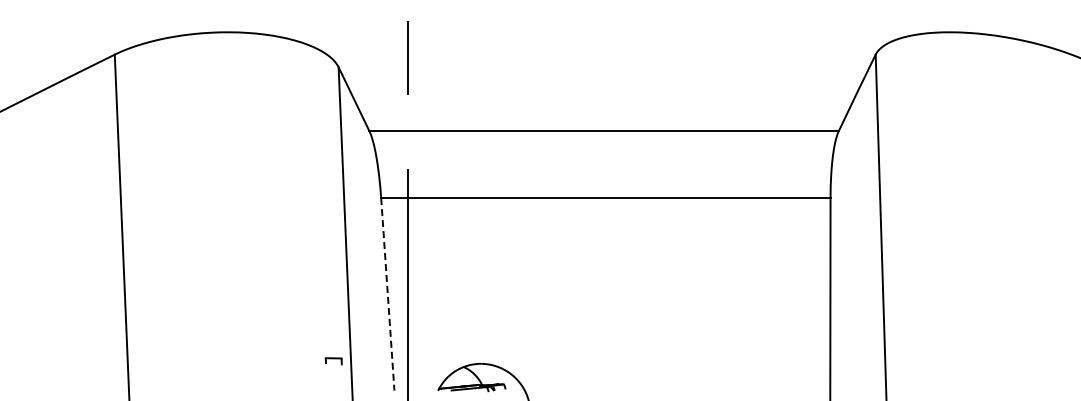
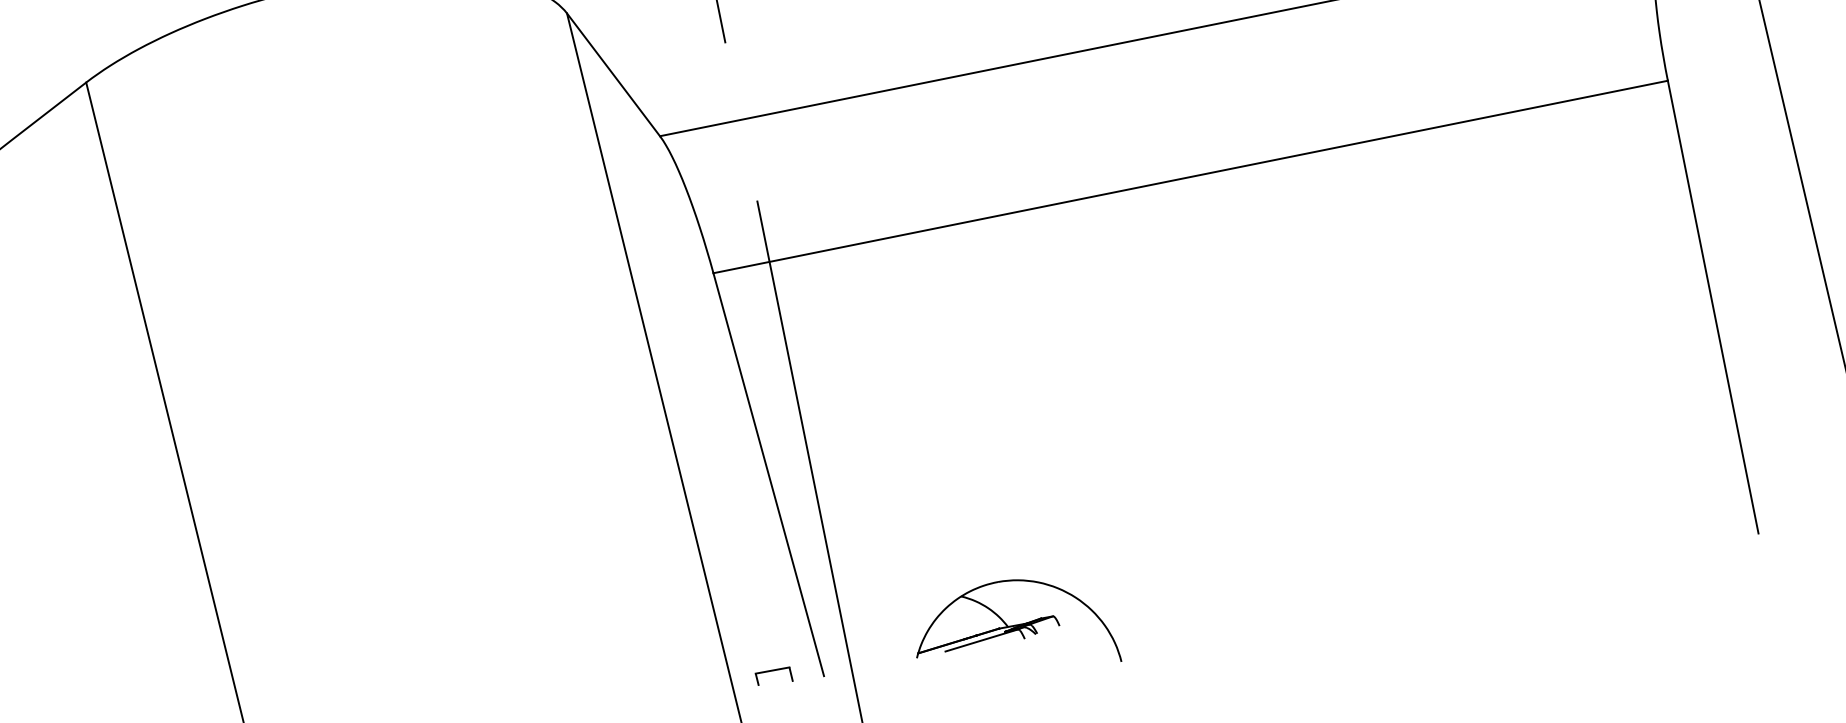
line: (387, 294) -> (768, 475), dashed -> solid
part: (333, 361) -> (773, 677), moved

